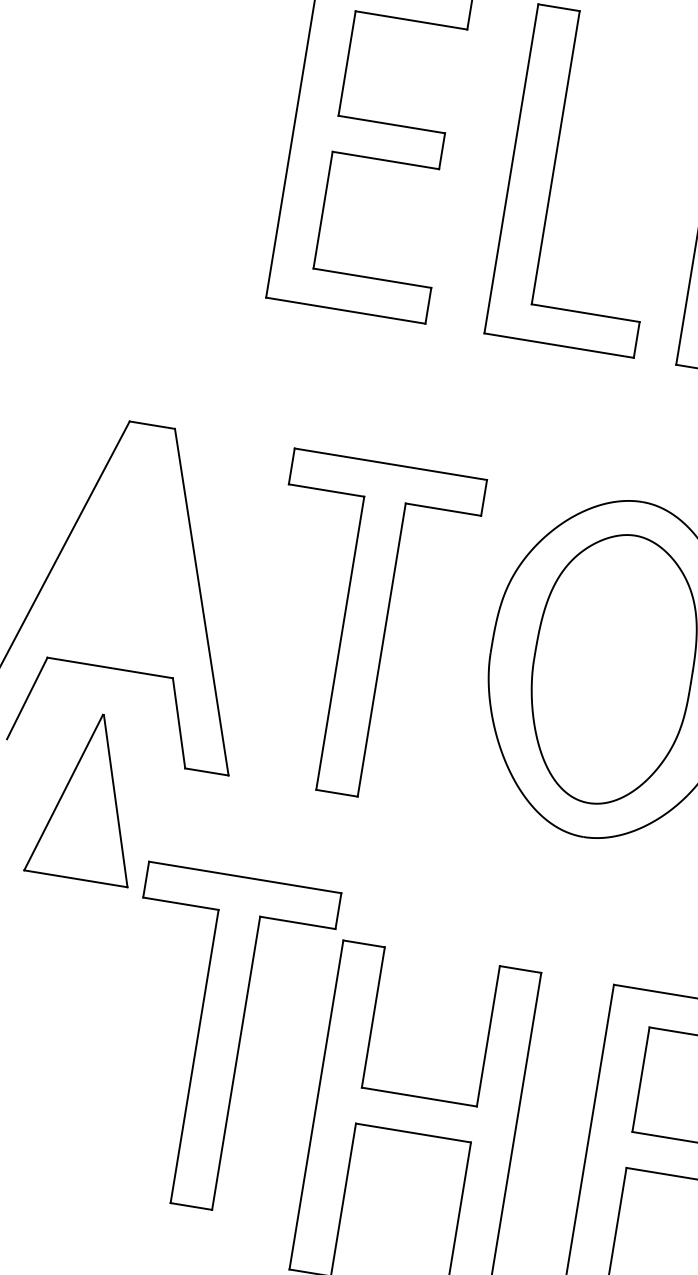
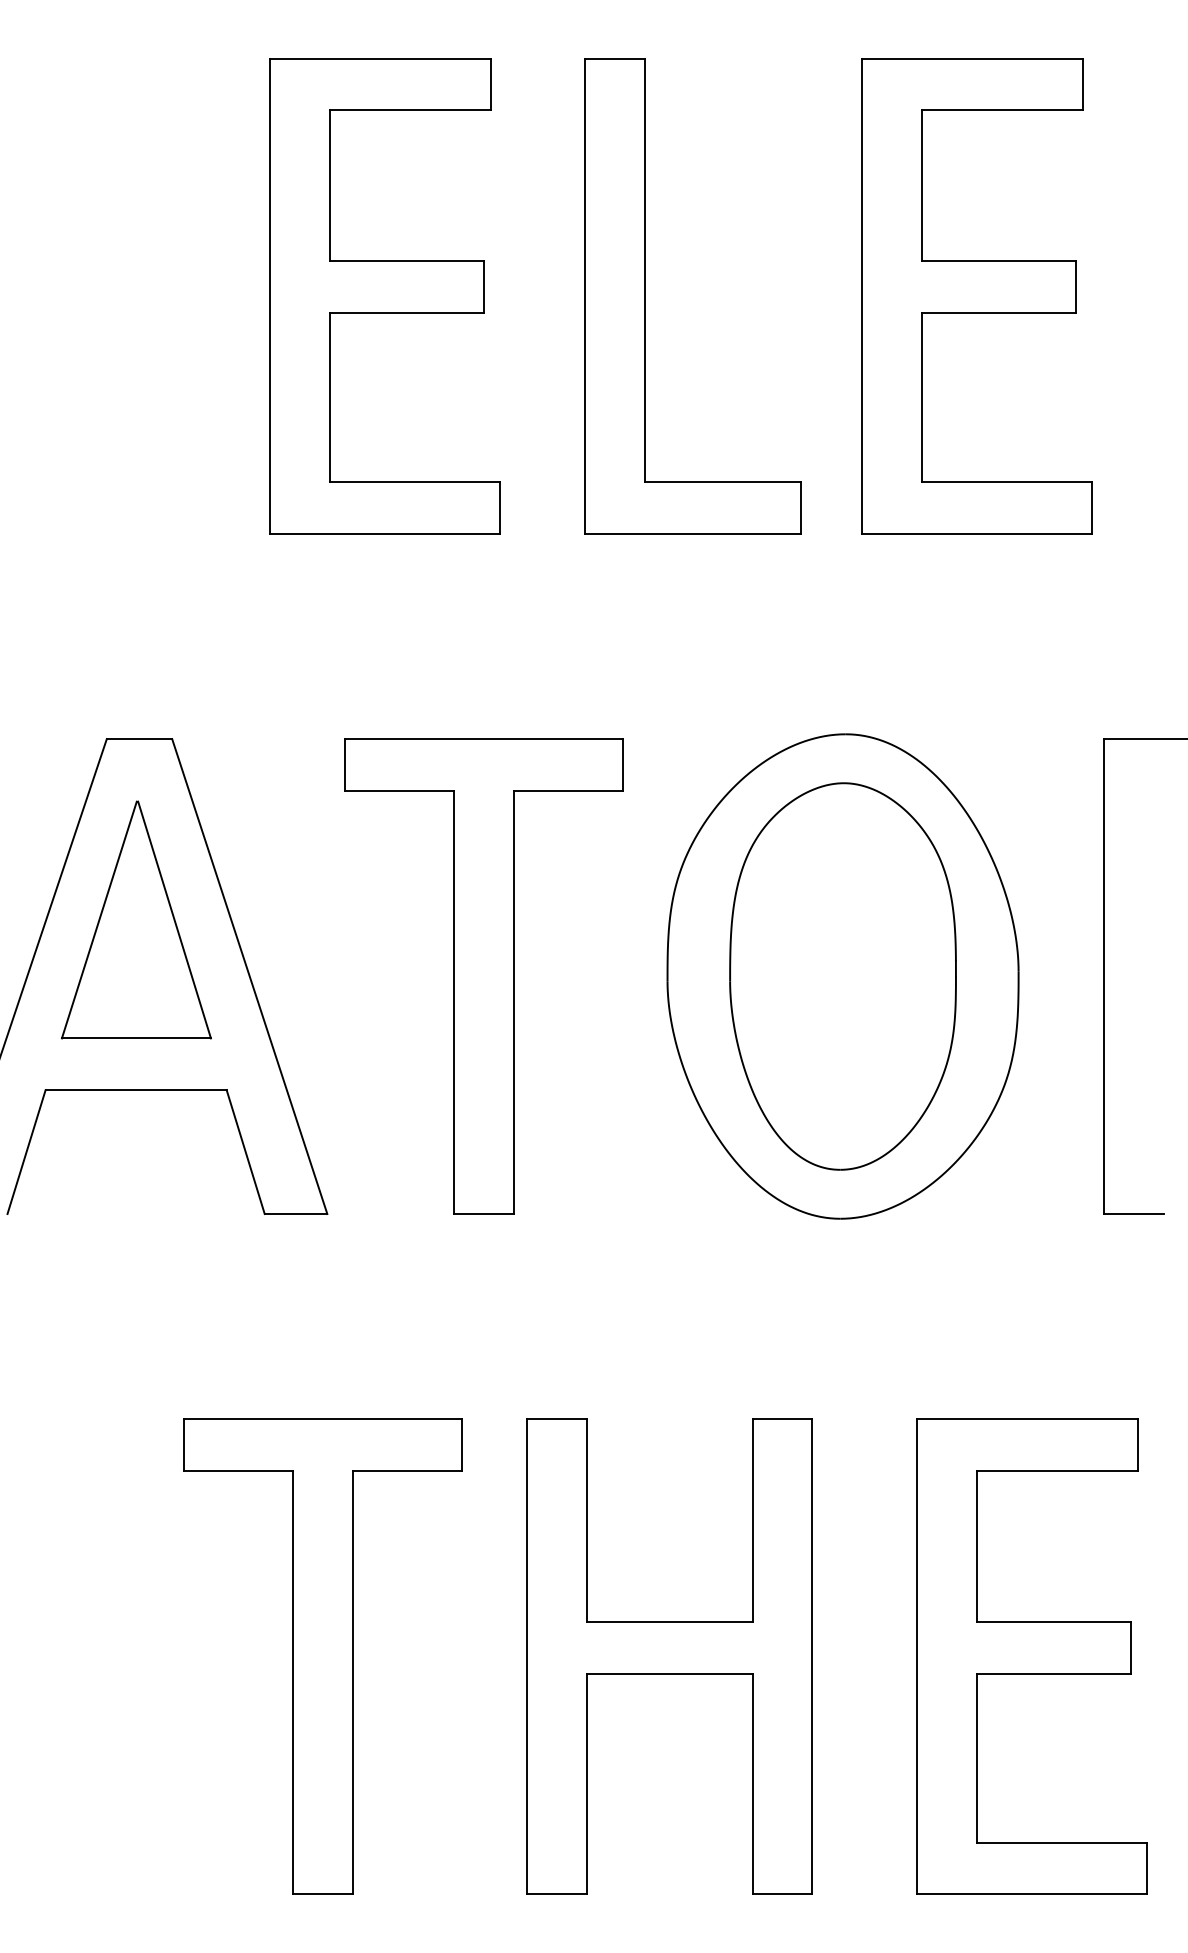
part: (89, 796) -> (136, 919), moved
part: (217, 1041) -> (322, 1656), moved

